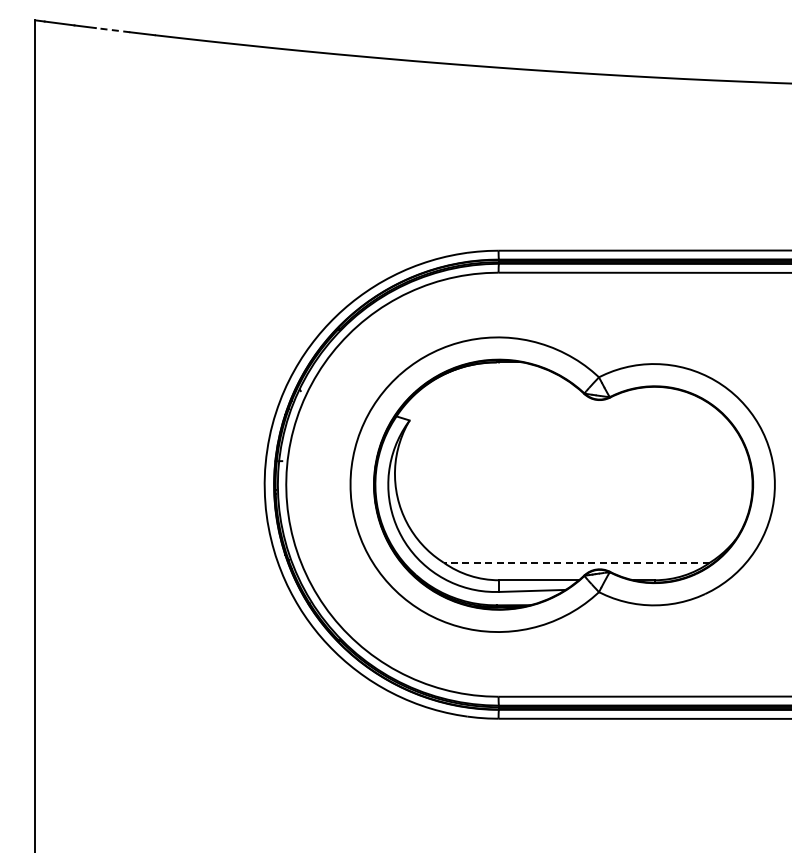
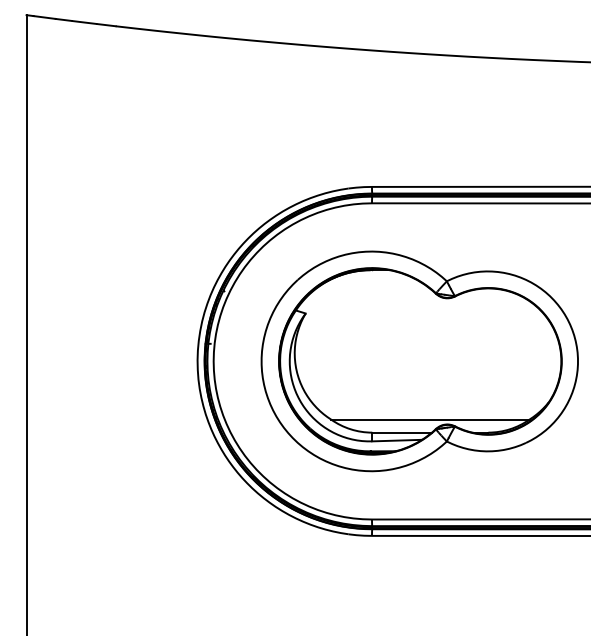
line: (111, 30) -> (83, 22), dashed -> solid
line: (576, 562) -> (430, 419), dashed -> solid

